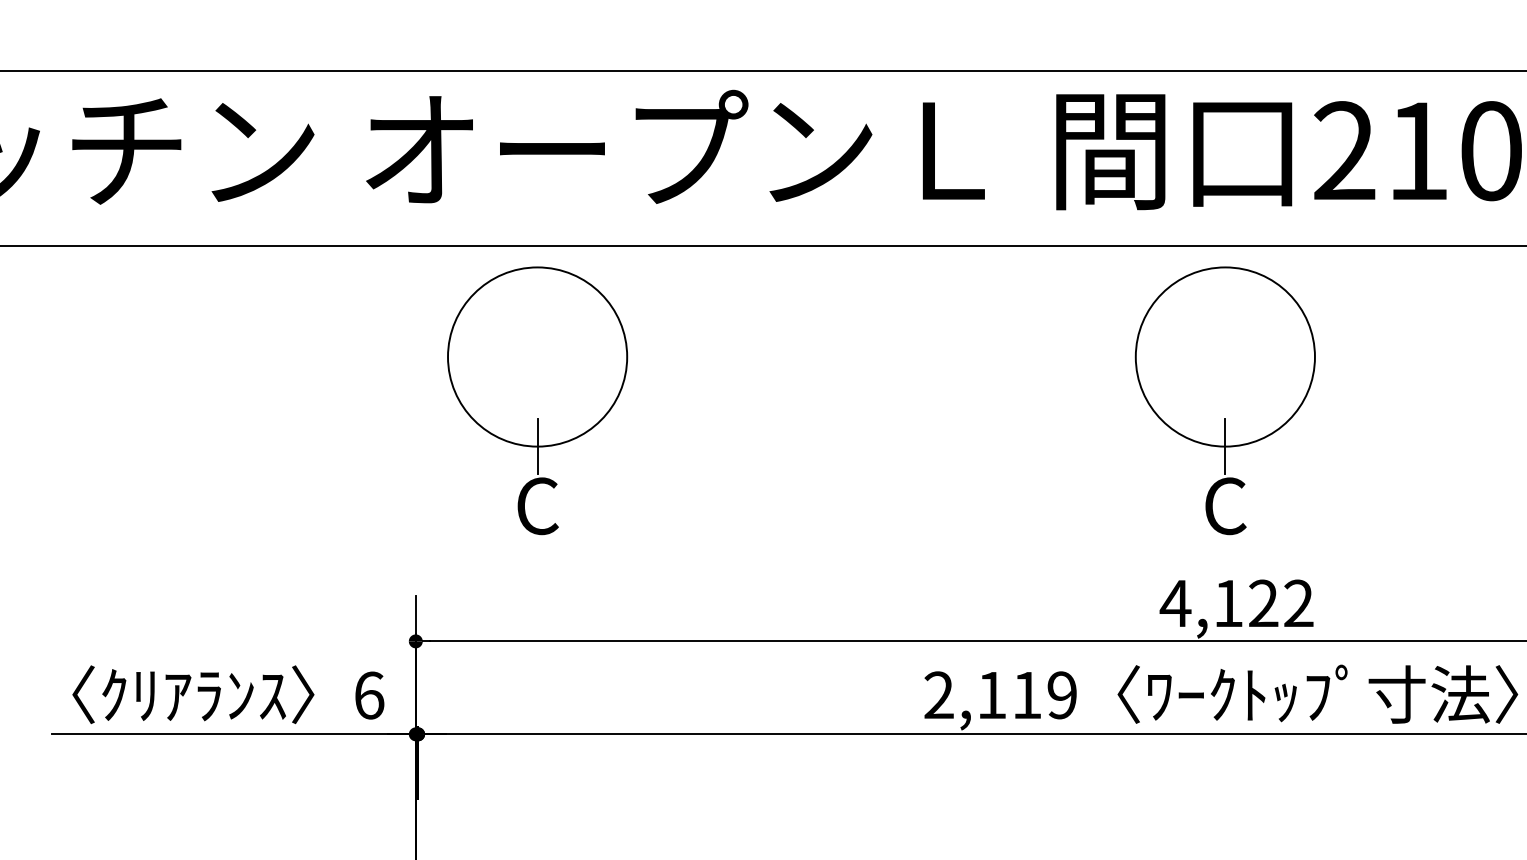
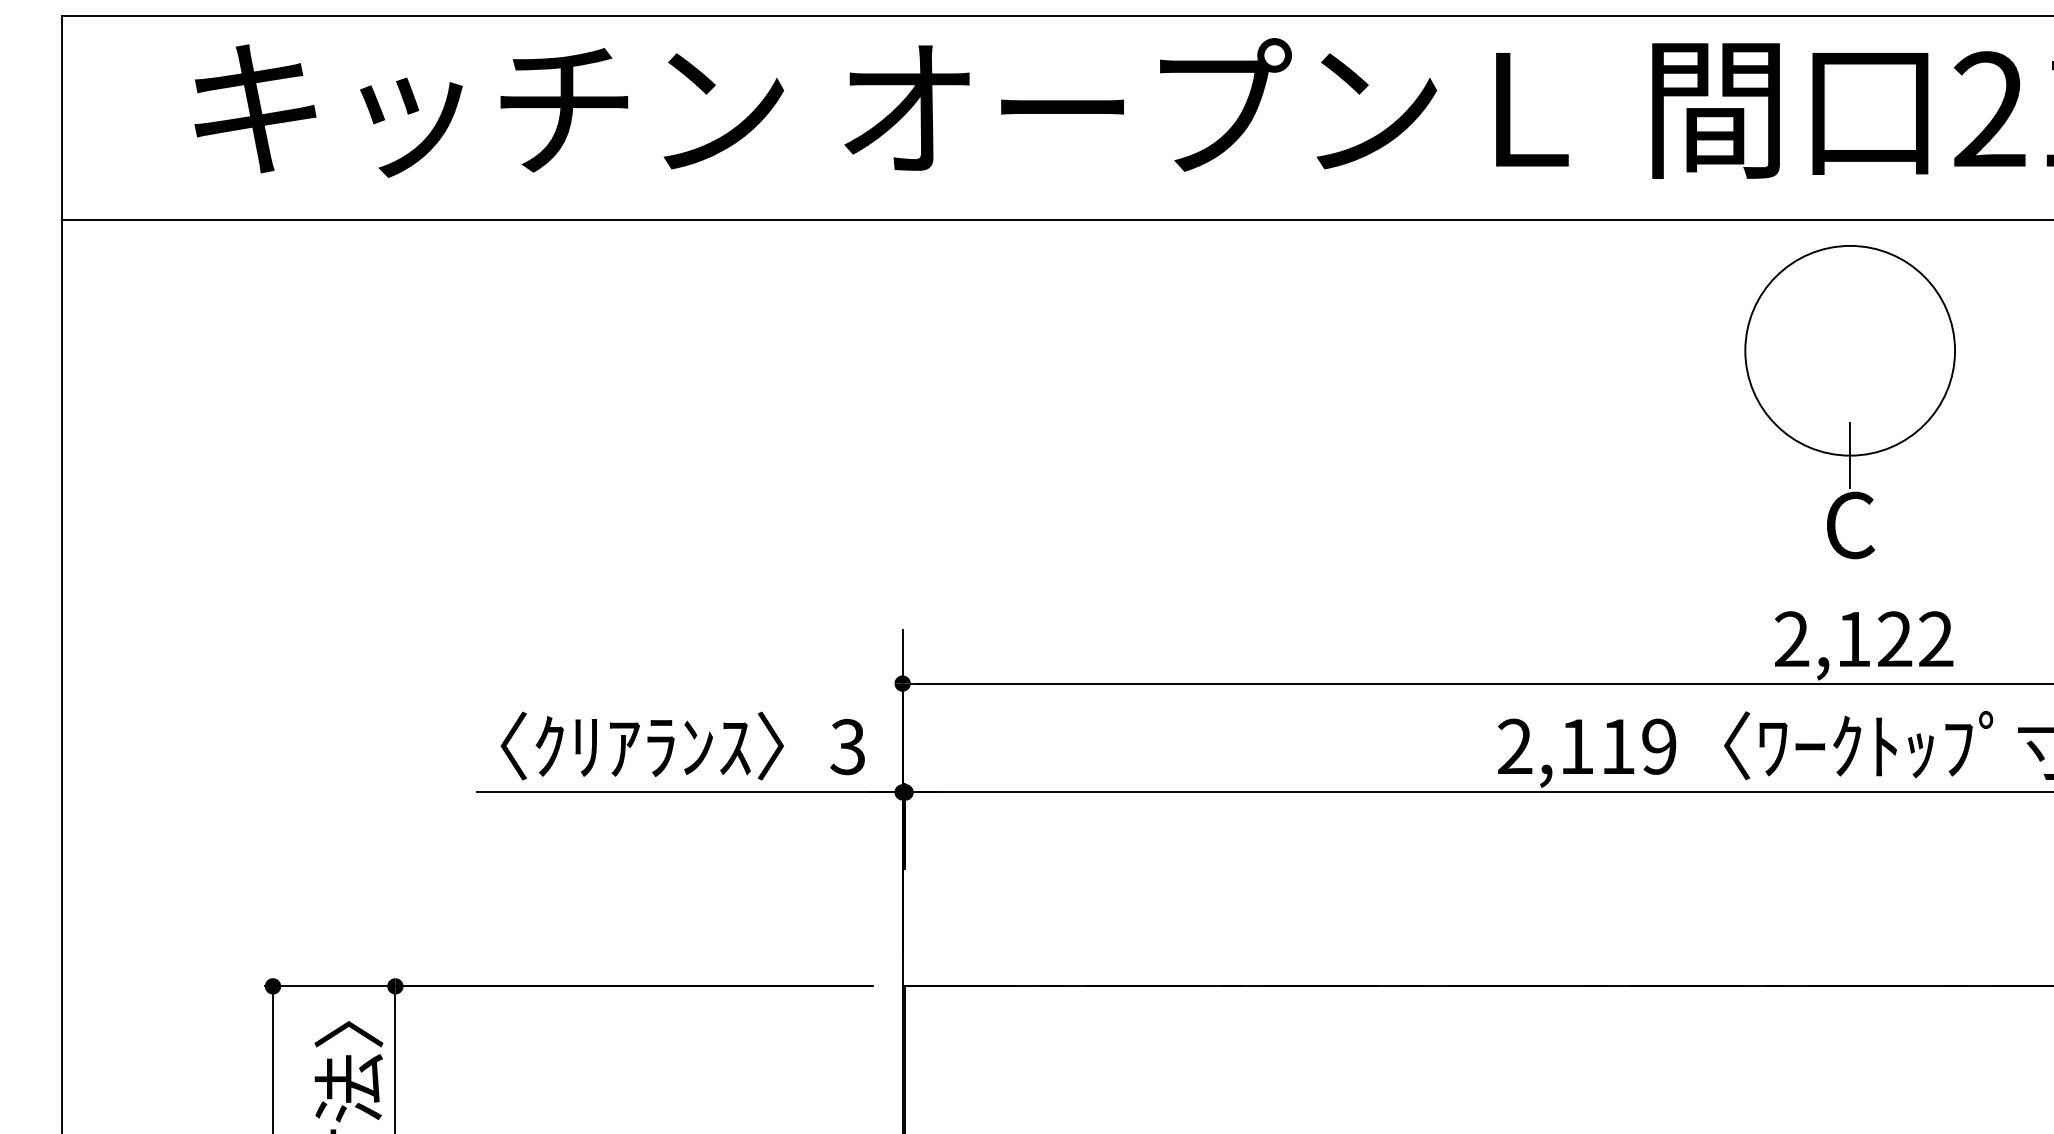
part: (537, 401) -> (1044, 402), removed
text: (1175, 602) -> (1791, 638), 4,122 -> 2,122
text: (368, 695) -> (847, 747), 6 -> 3

